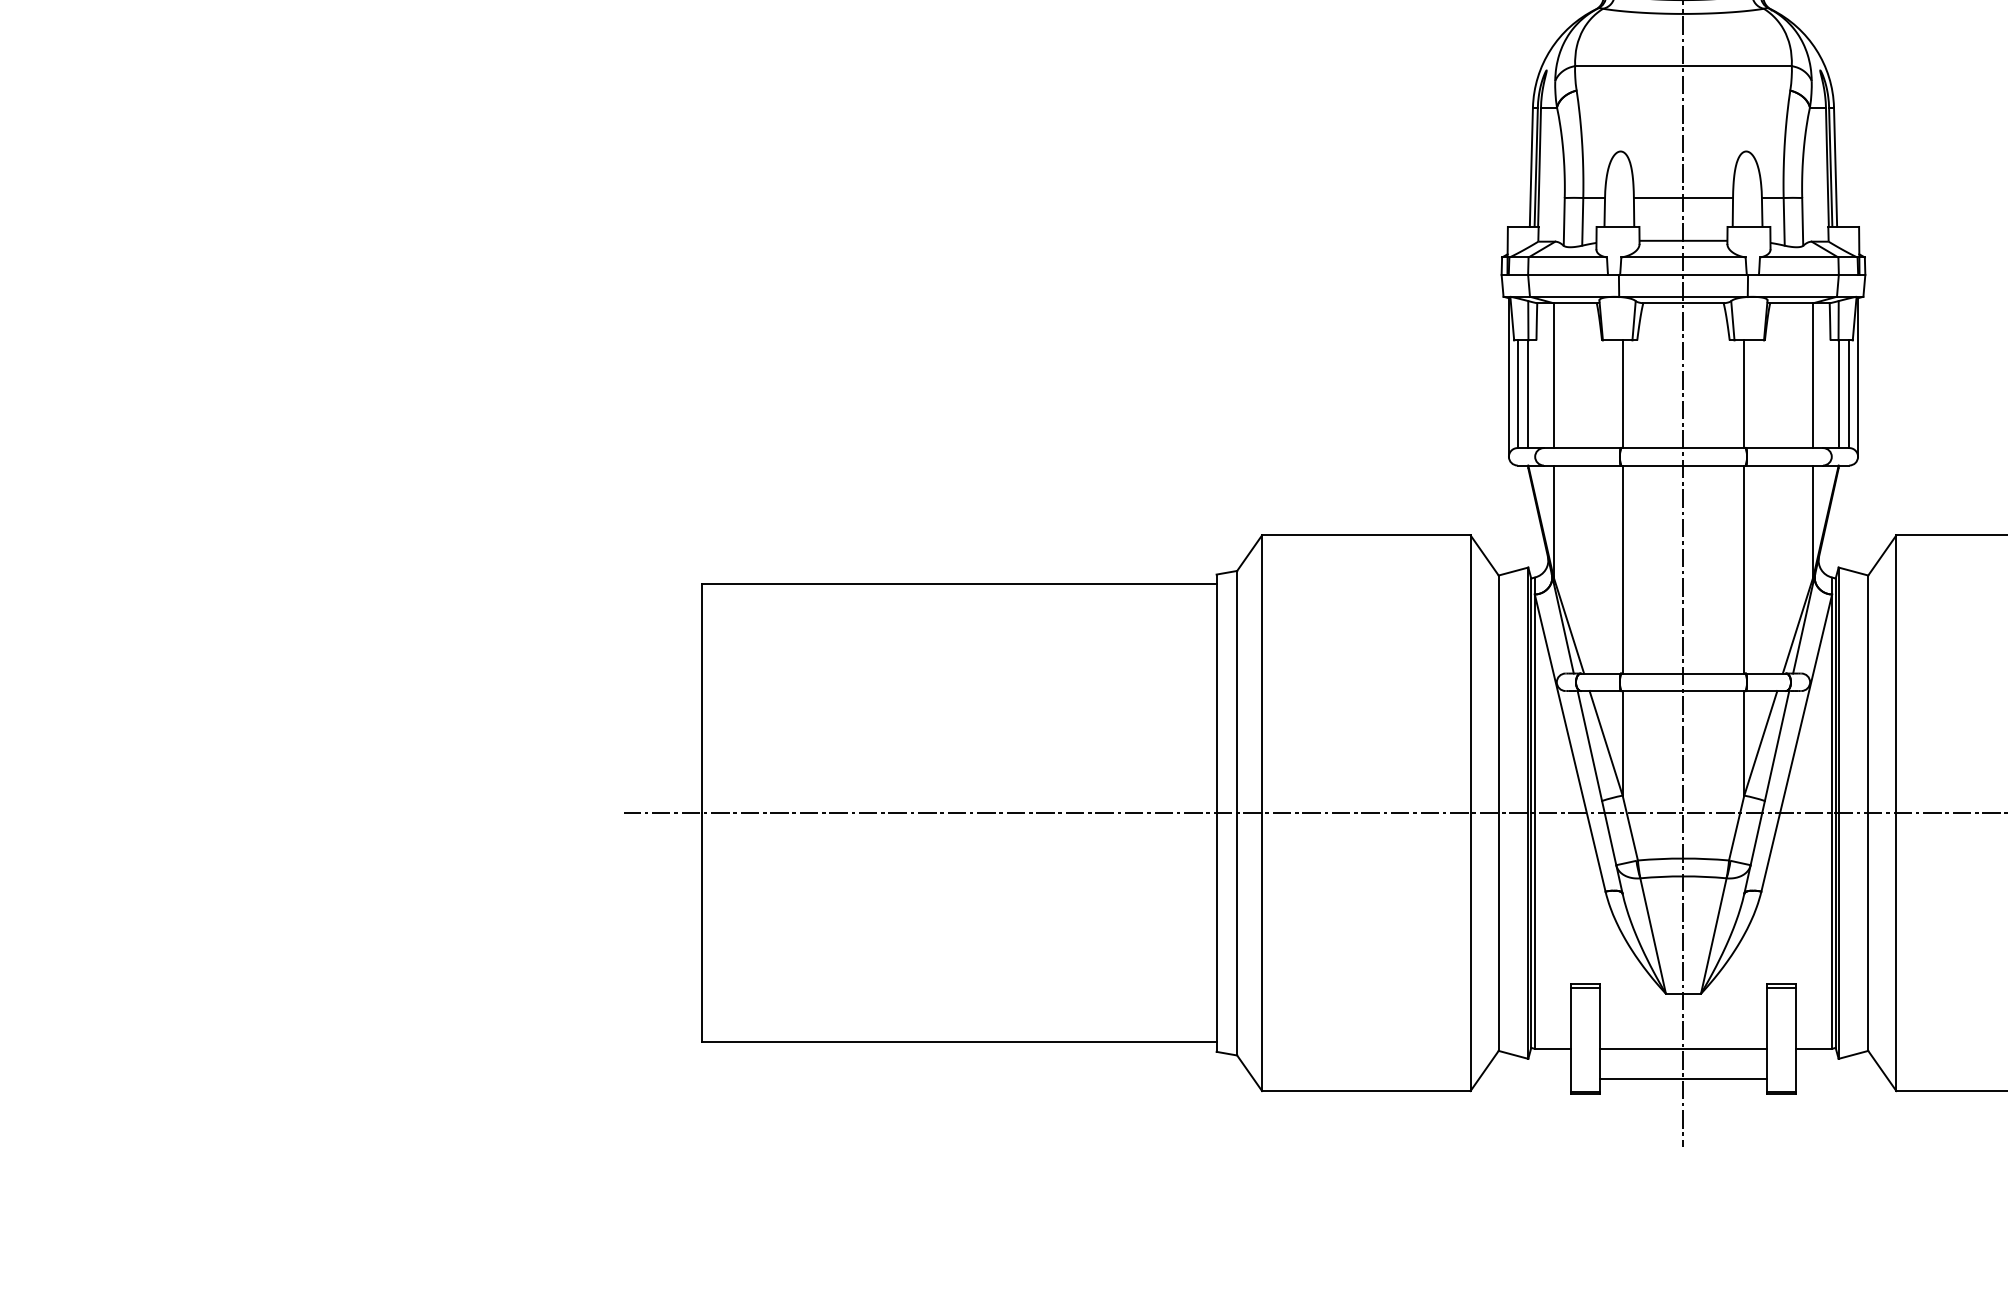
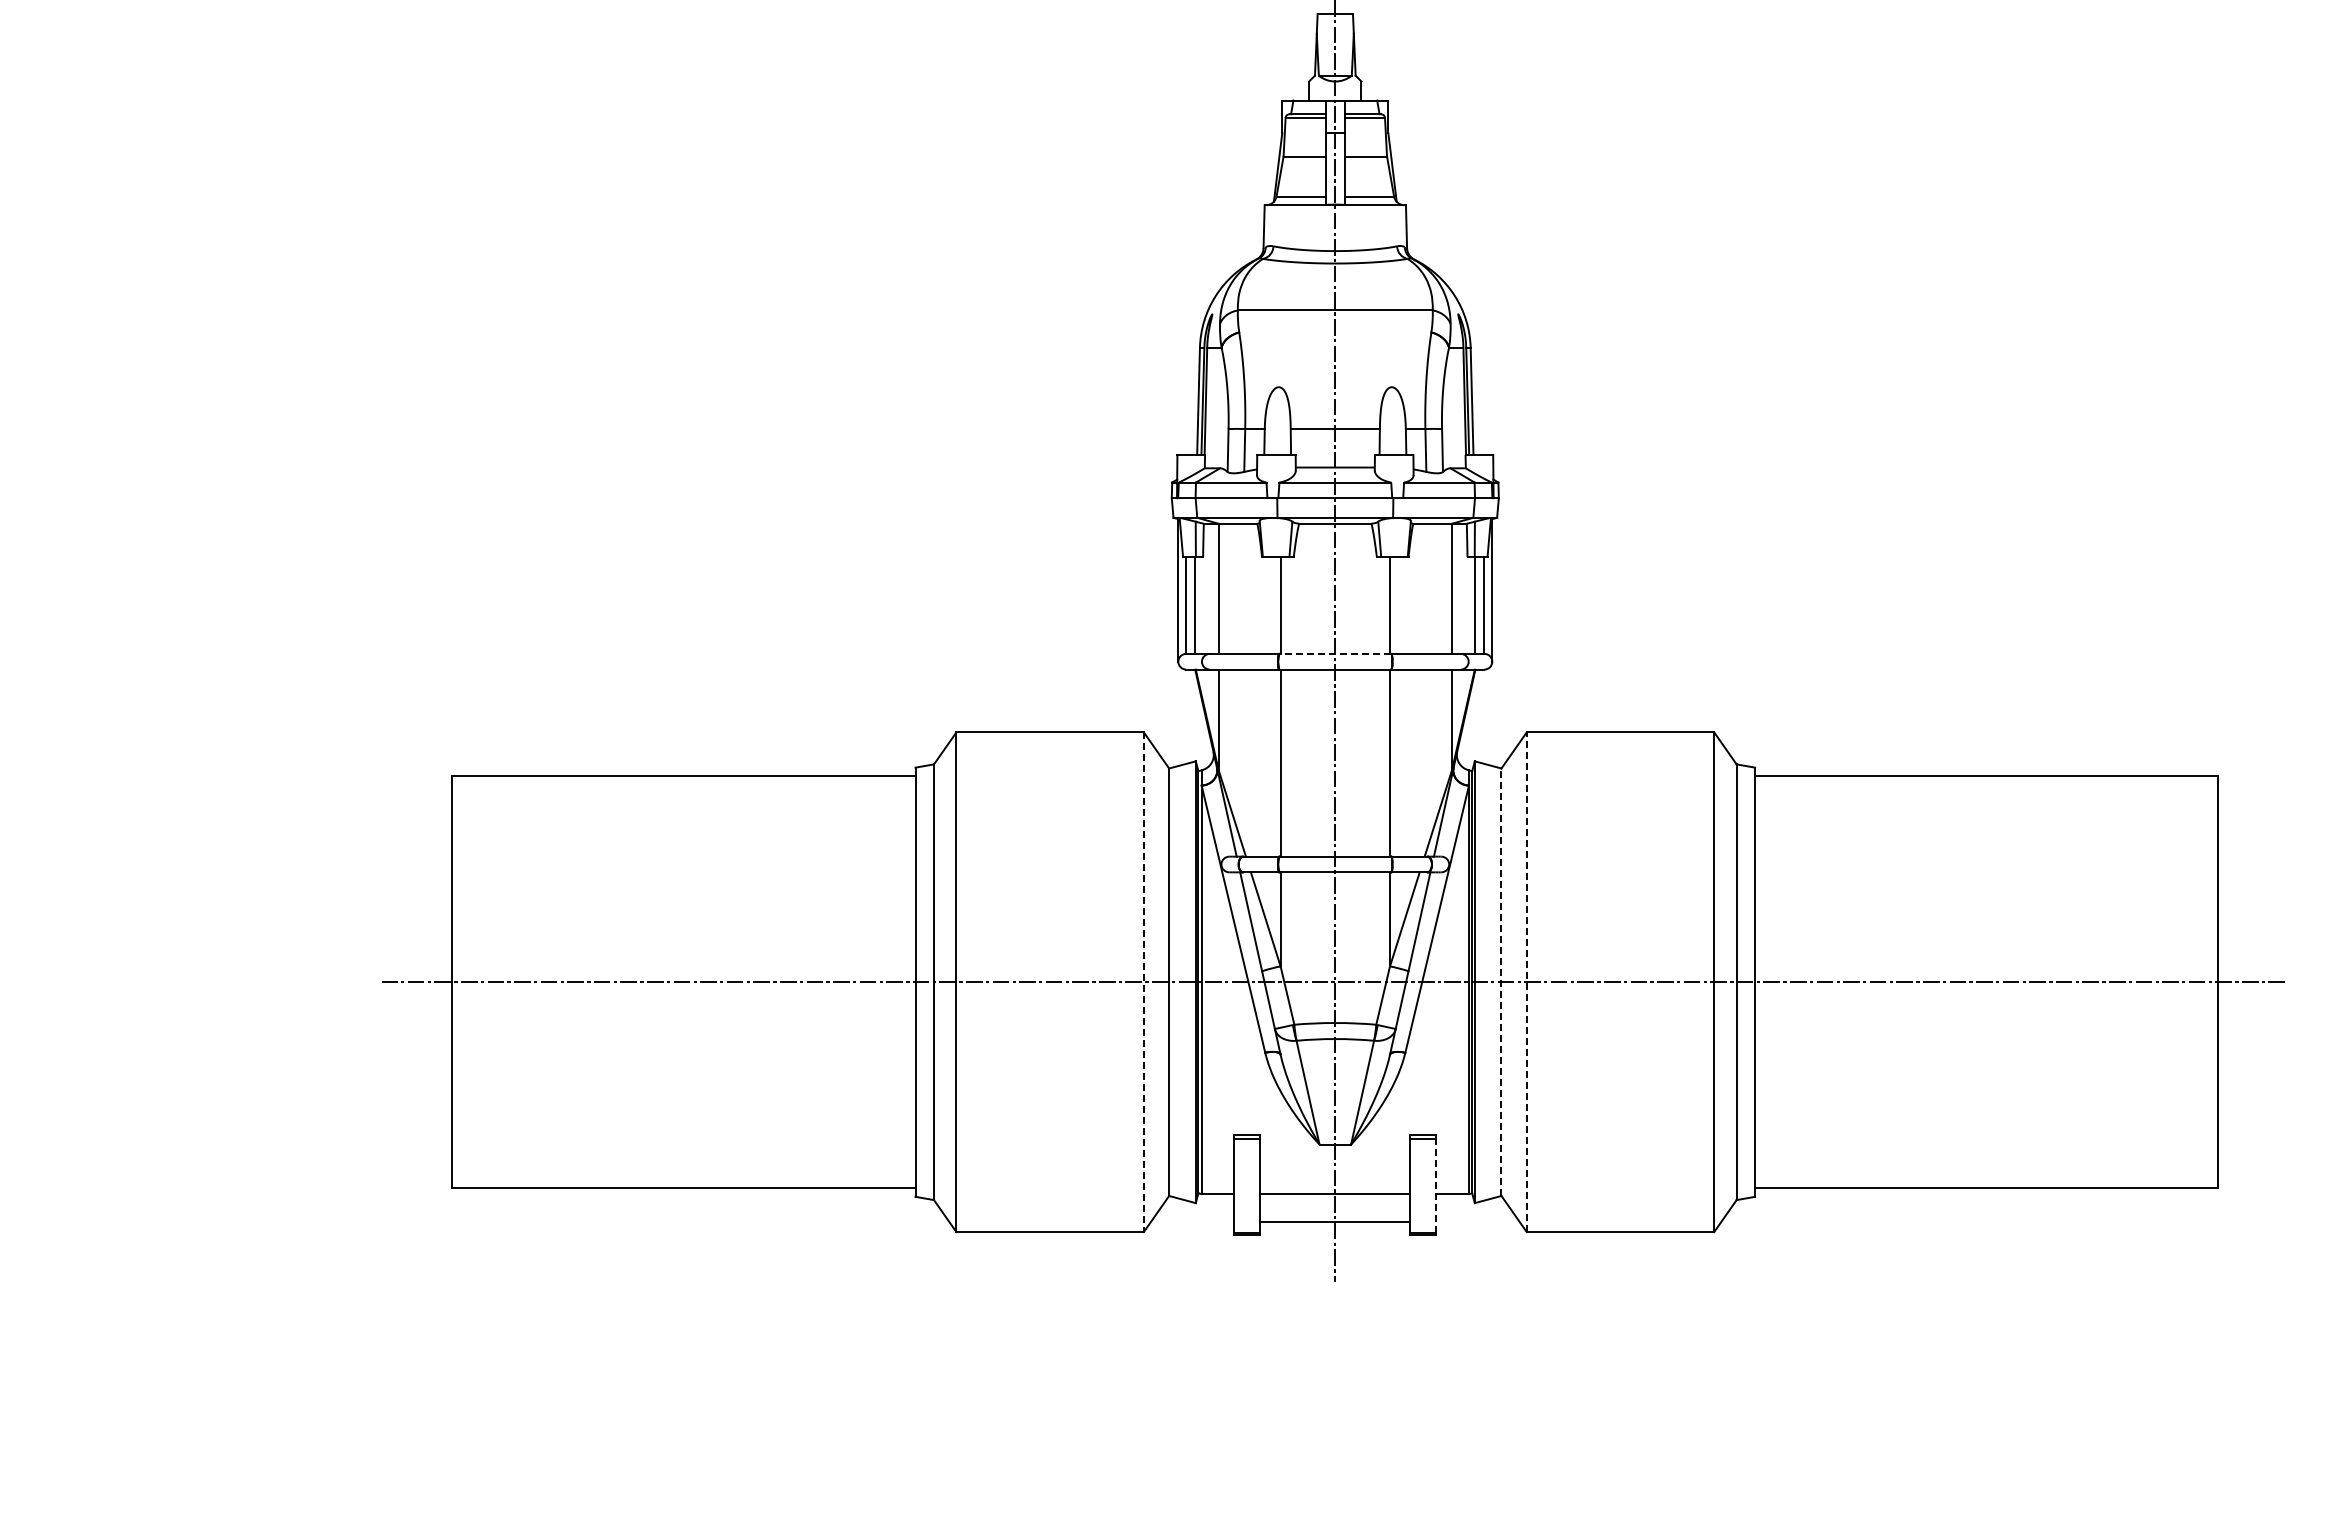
line: (1682, 447) -> (1334, 653), solid -> dashed
line: (1470, 813) -> (1143, 982), solid -> dashed
line: (1868, 813) -> (1501, 982), solid -> dashed
line: (1896, 813) -> (1526, 982), solid -> dashed
line: (1796, 1039) -> (1436, 1185), solid -> dashed

